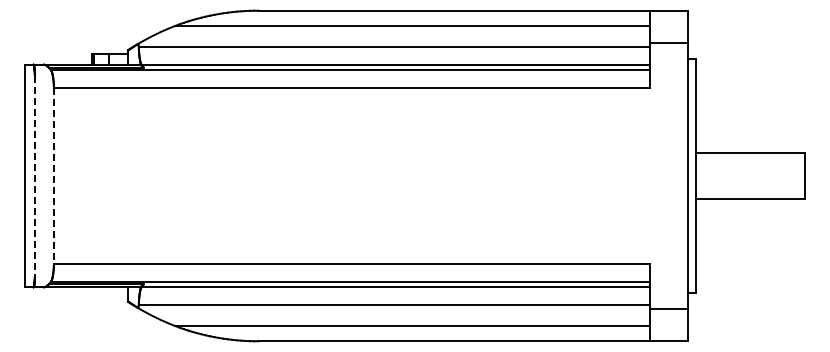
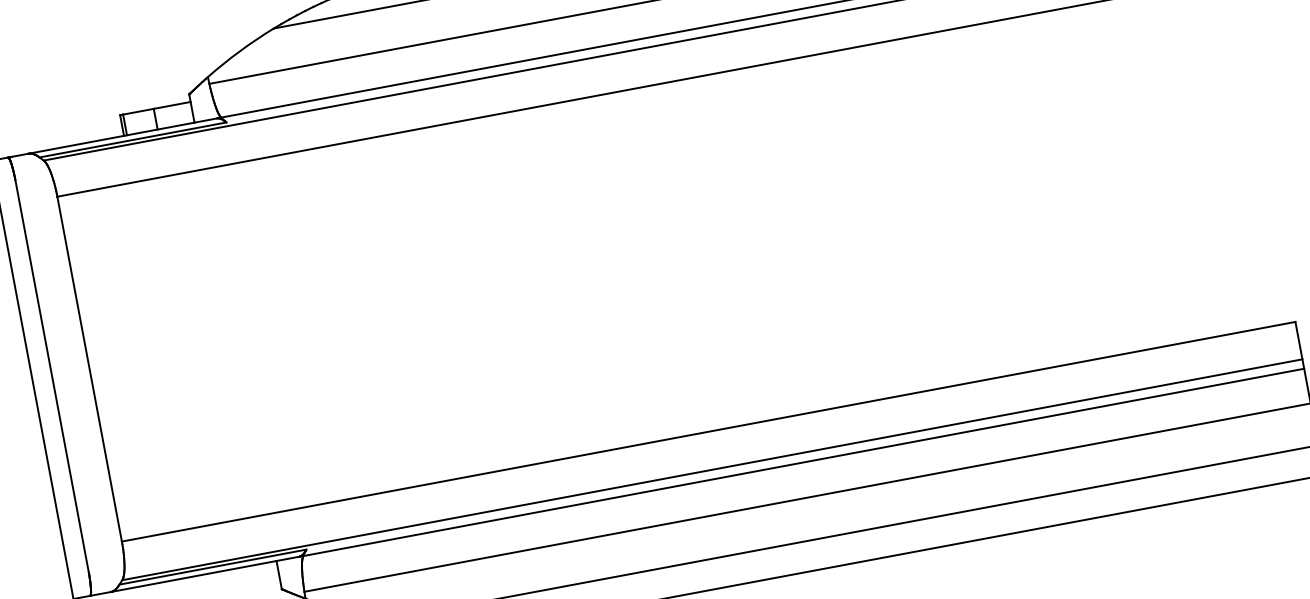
line: (34, 176) -> (51, 377), dashed -> solid
line: (53, 176) -> (89, 370), dashed -> solid

